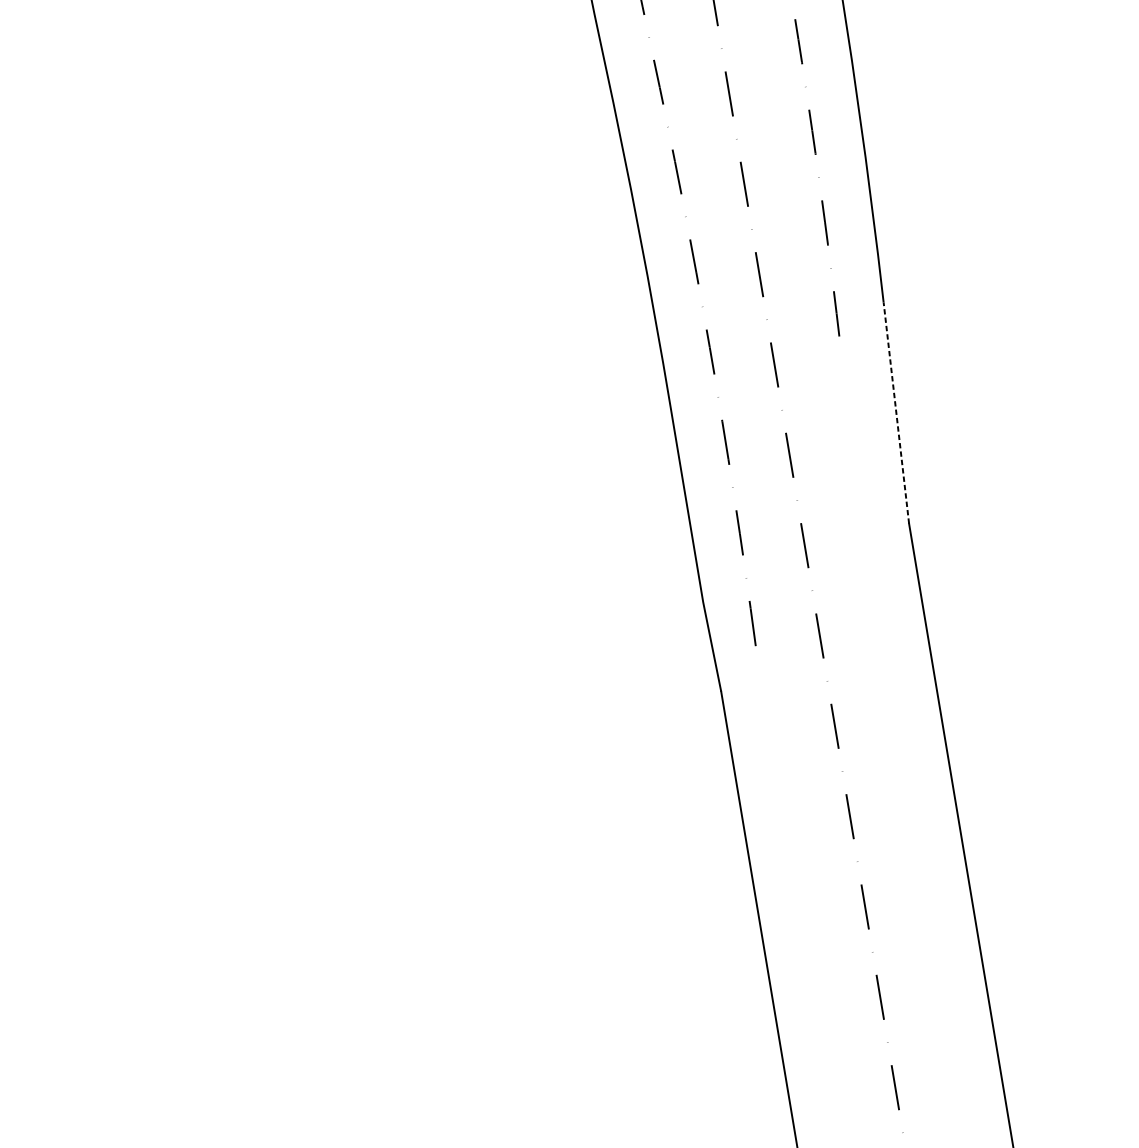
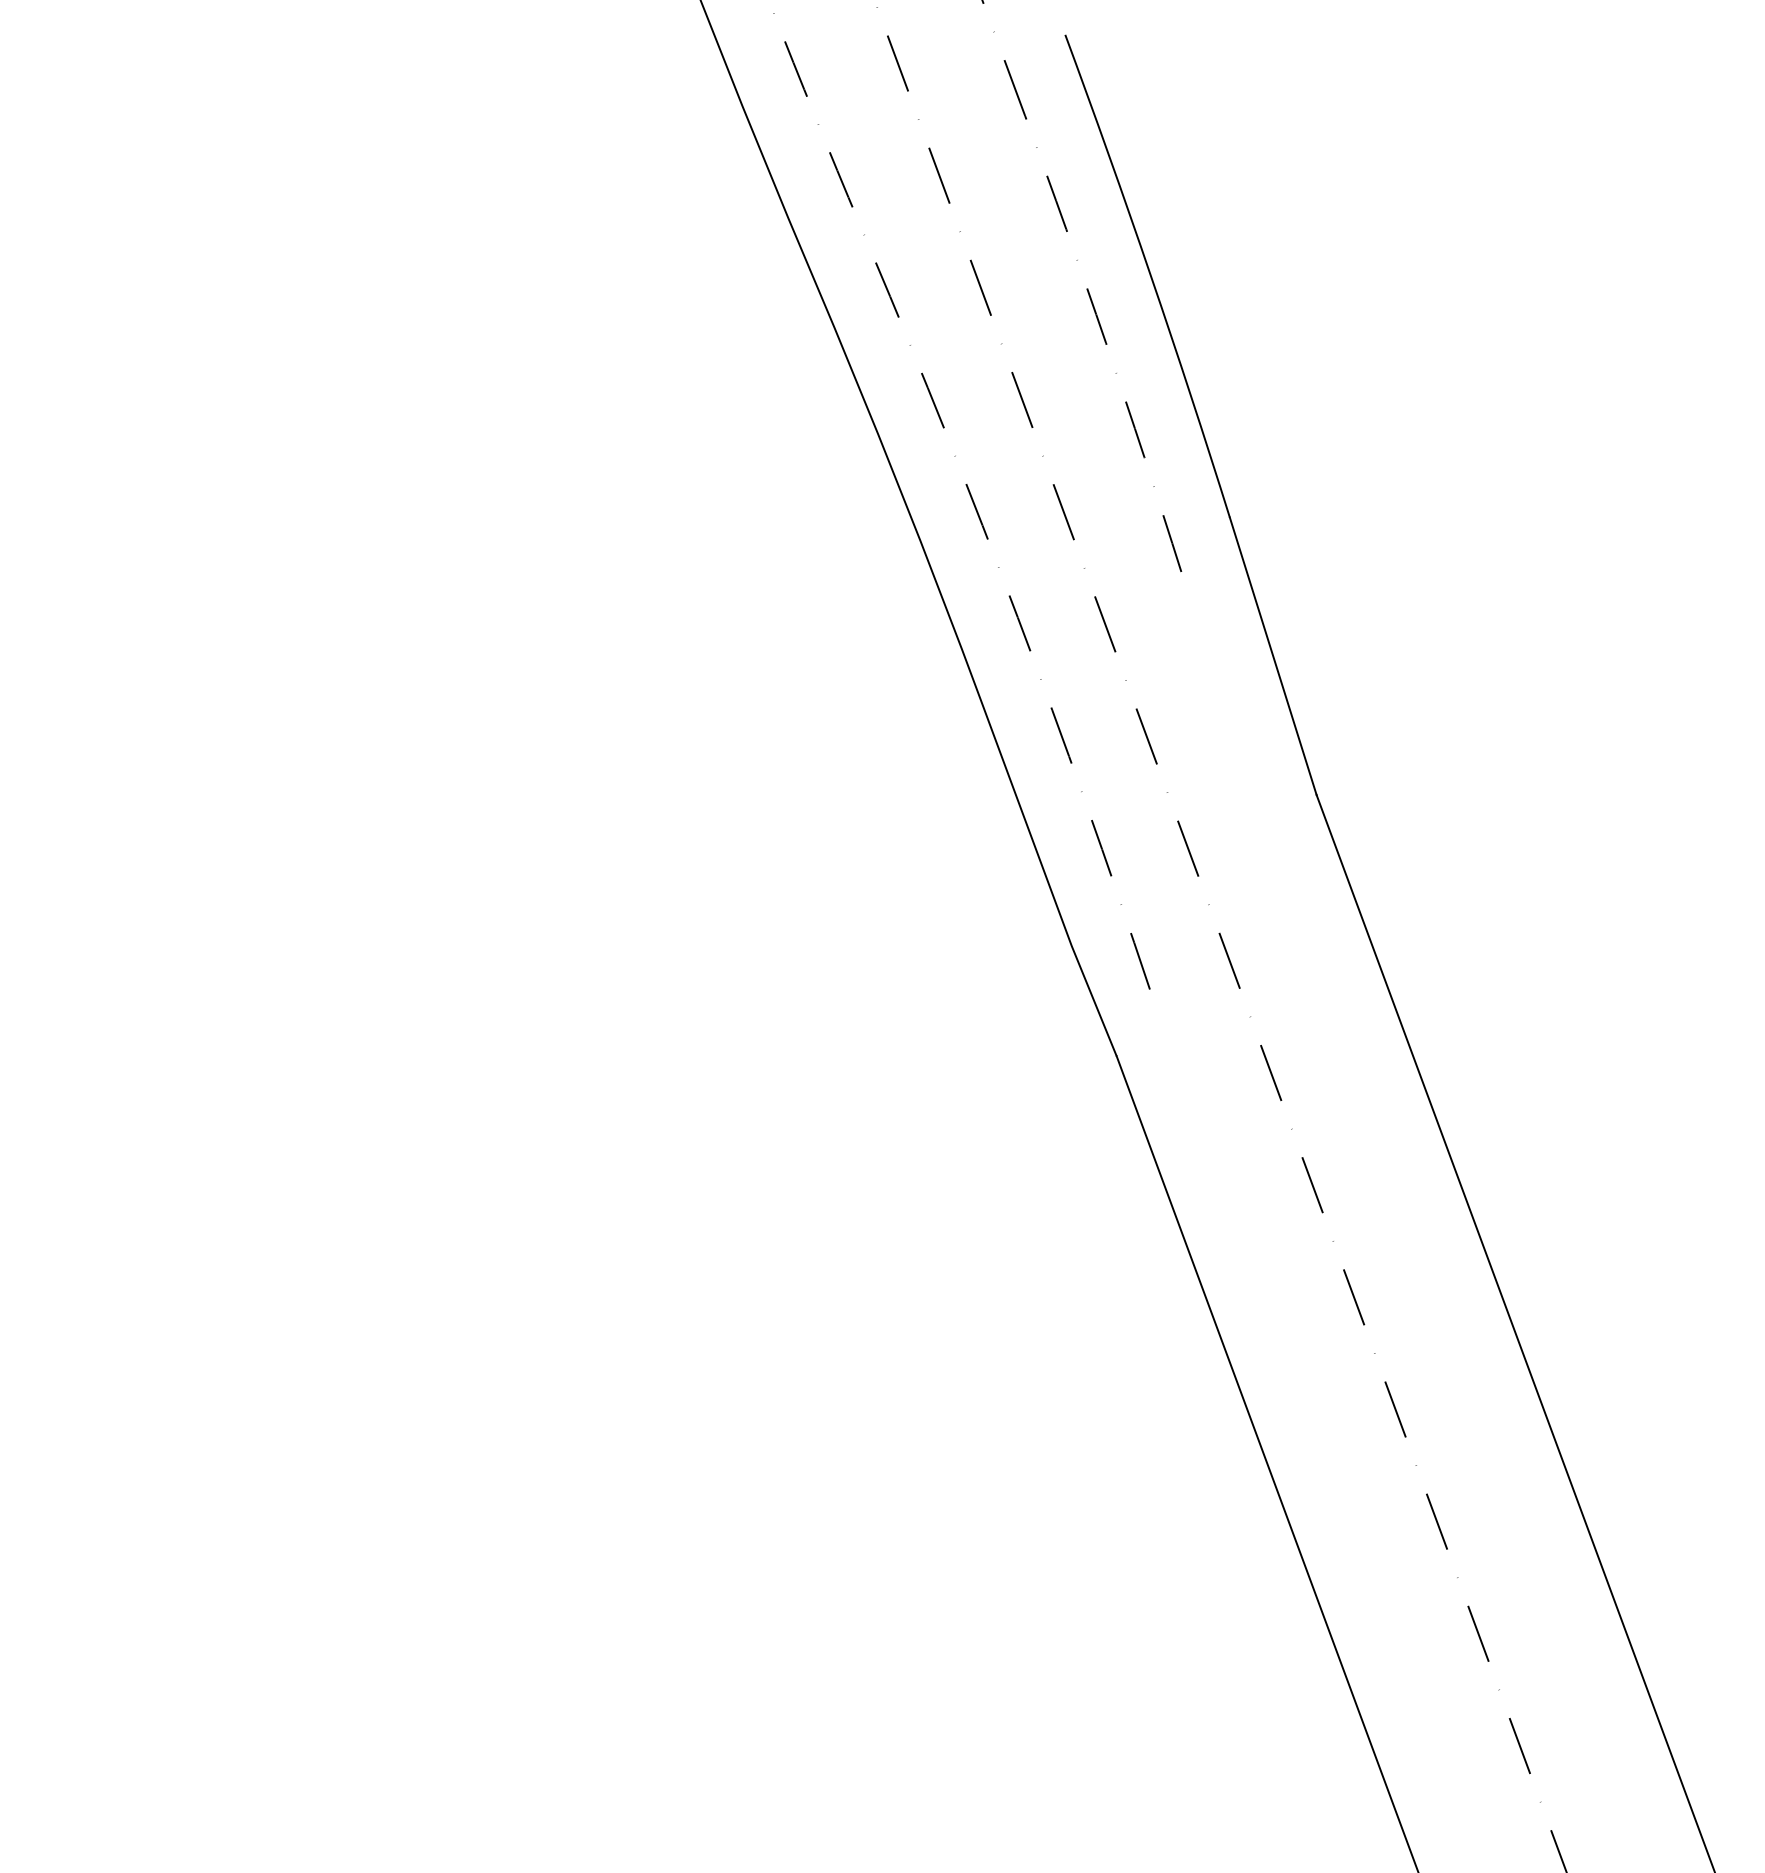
line: (896, 412) -> (1273, 655), dashed -> solid

